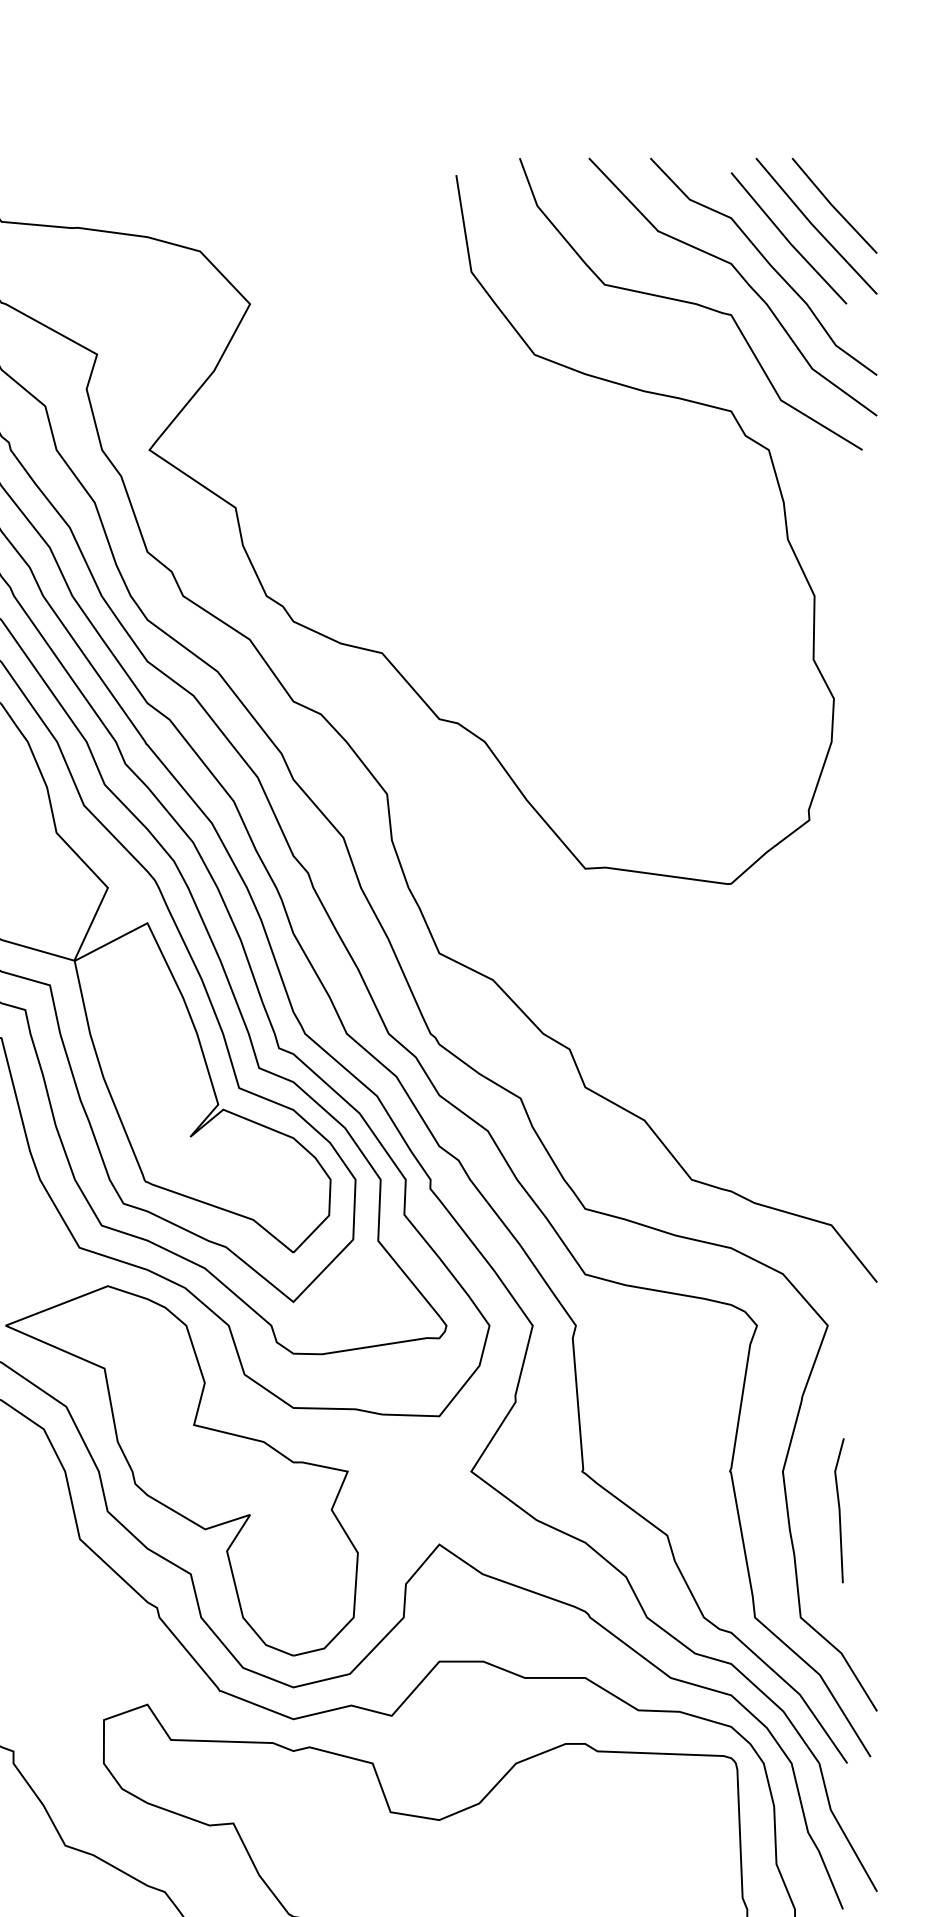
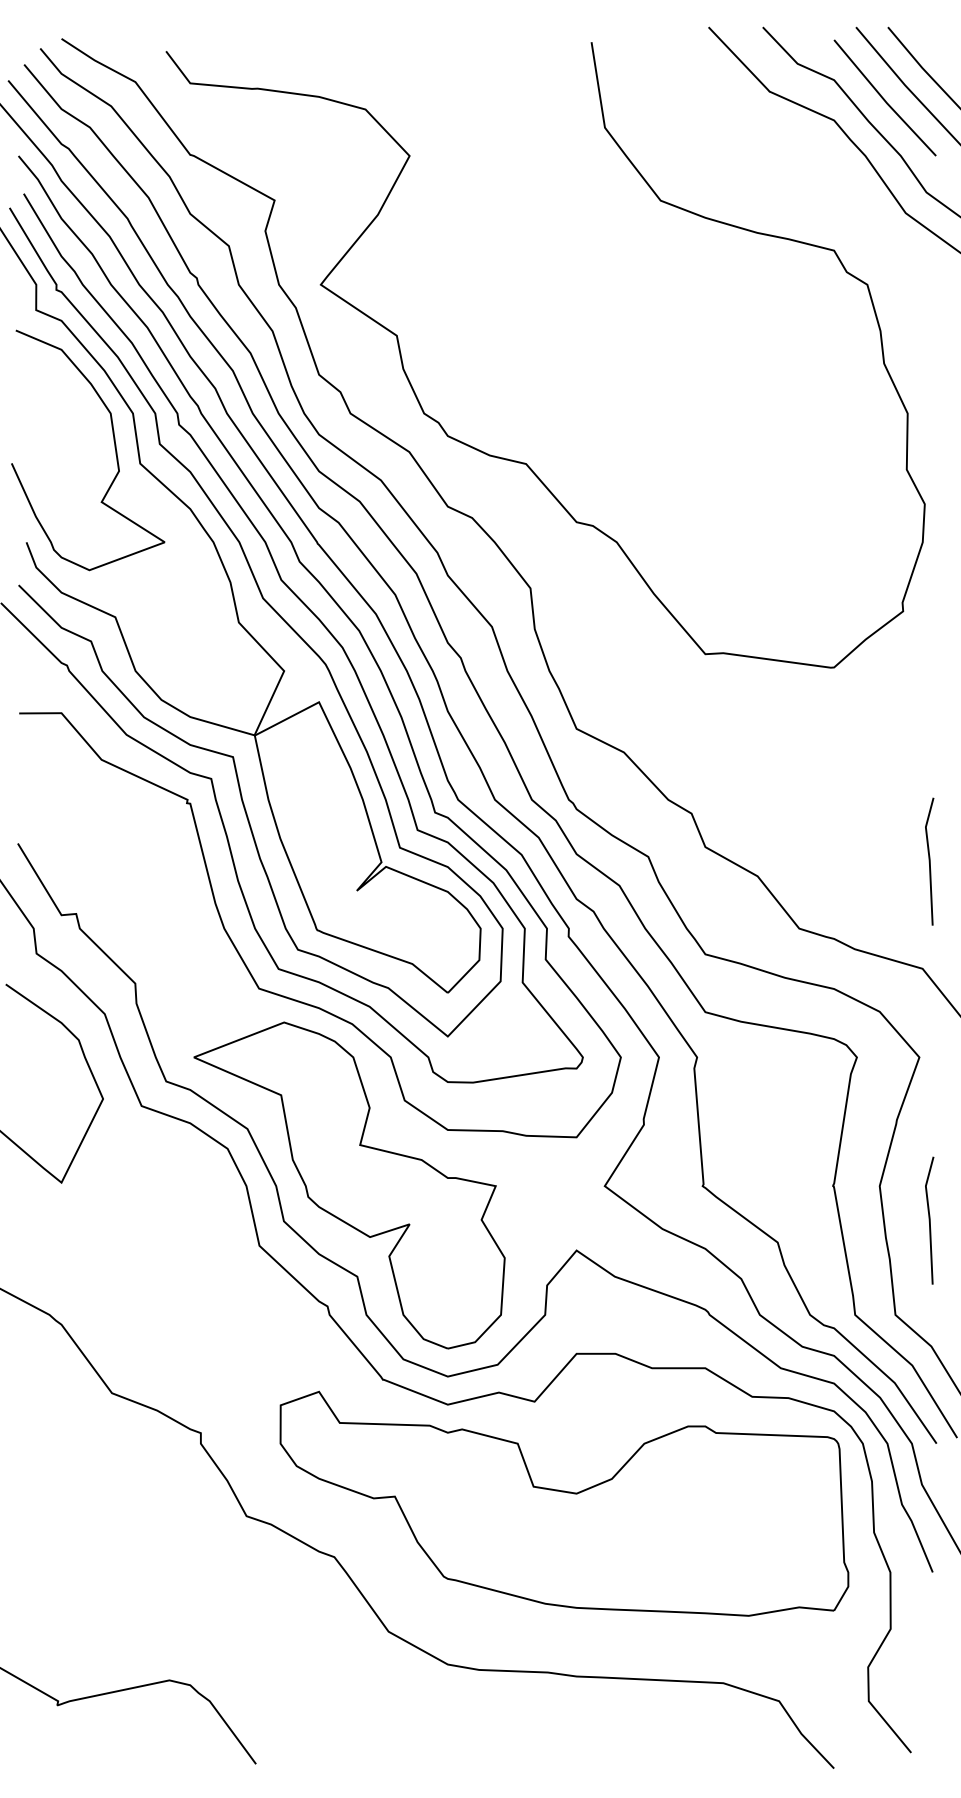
curve: (690, 303) -> (798, 155), removed
line: (839, 1103) -> (929, 861), added

